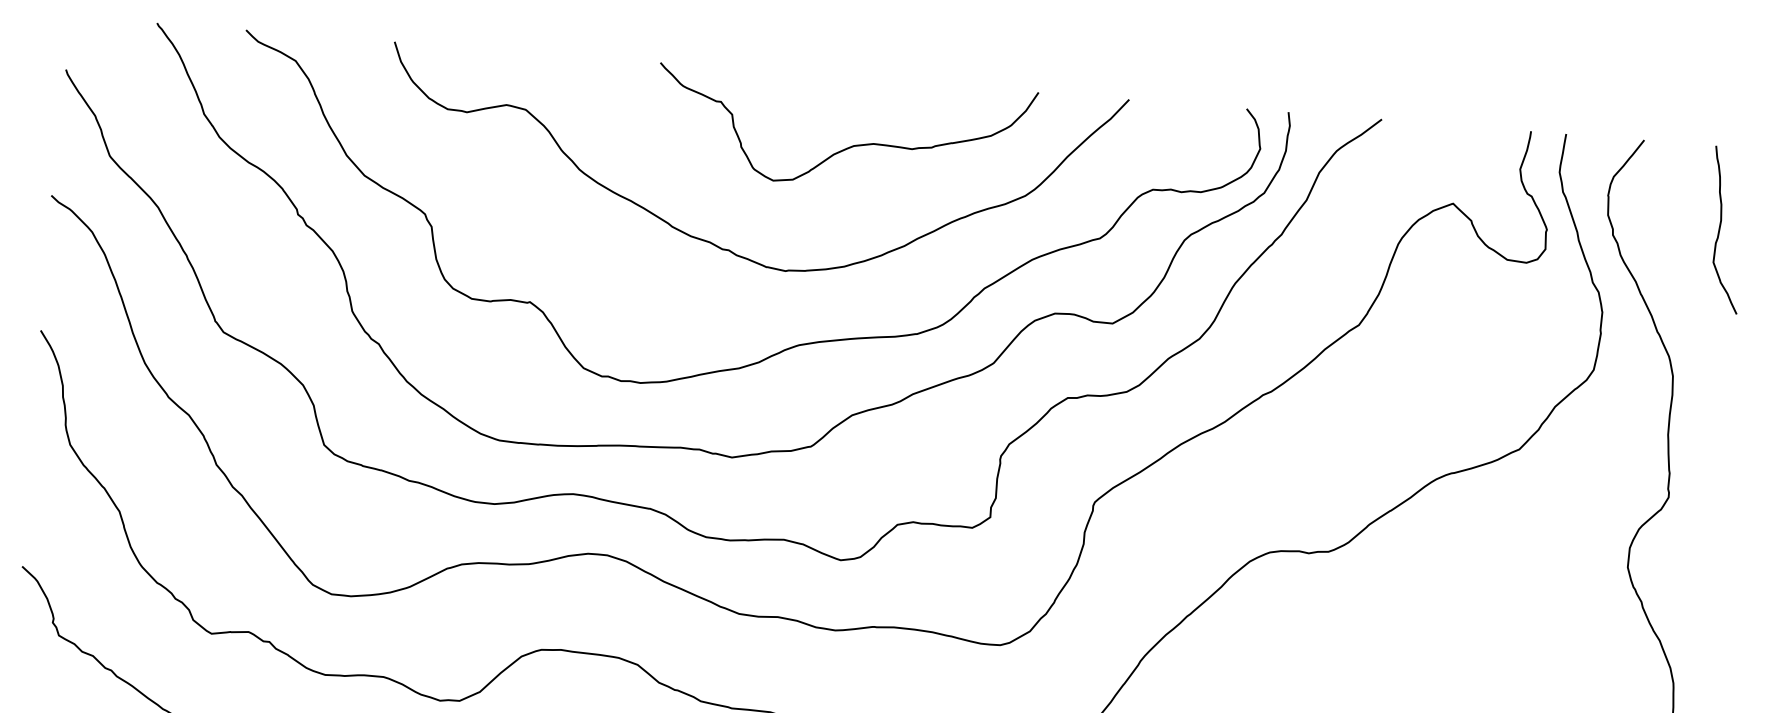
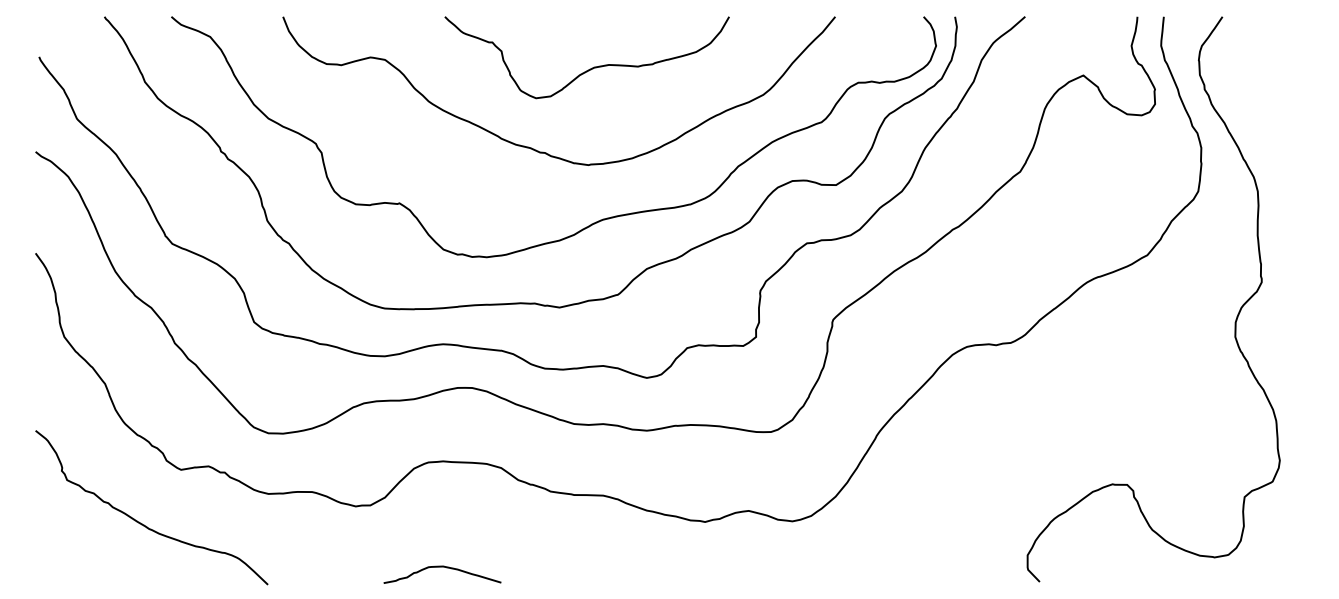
curve: (851, 145) -> (592, 67), moved
curve: (1721, 226) -> (1285, 76), removed

